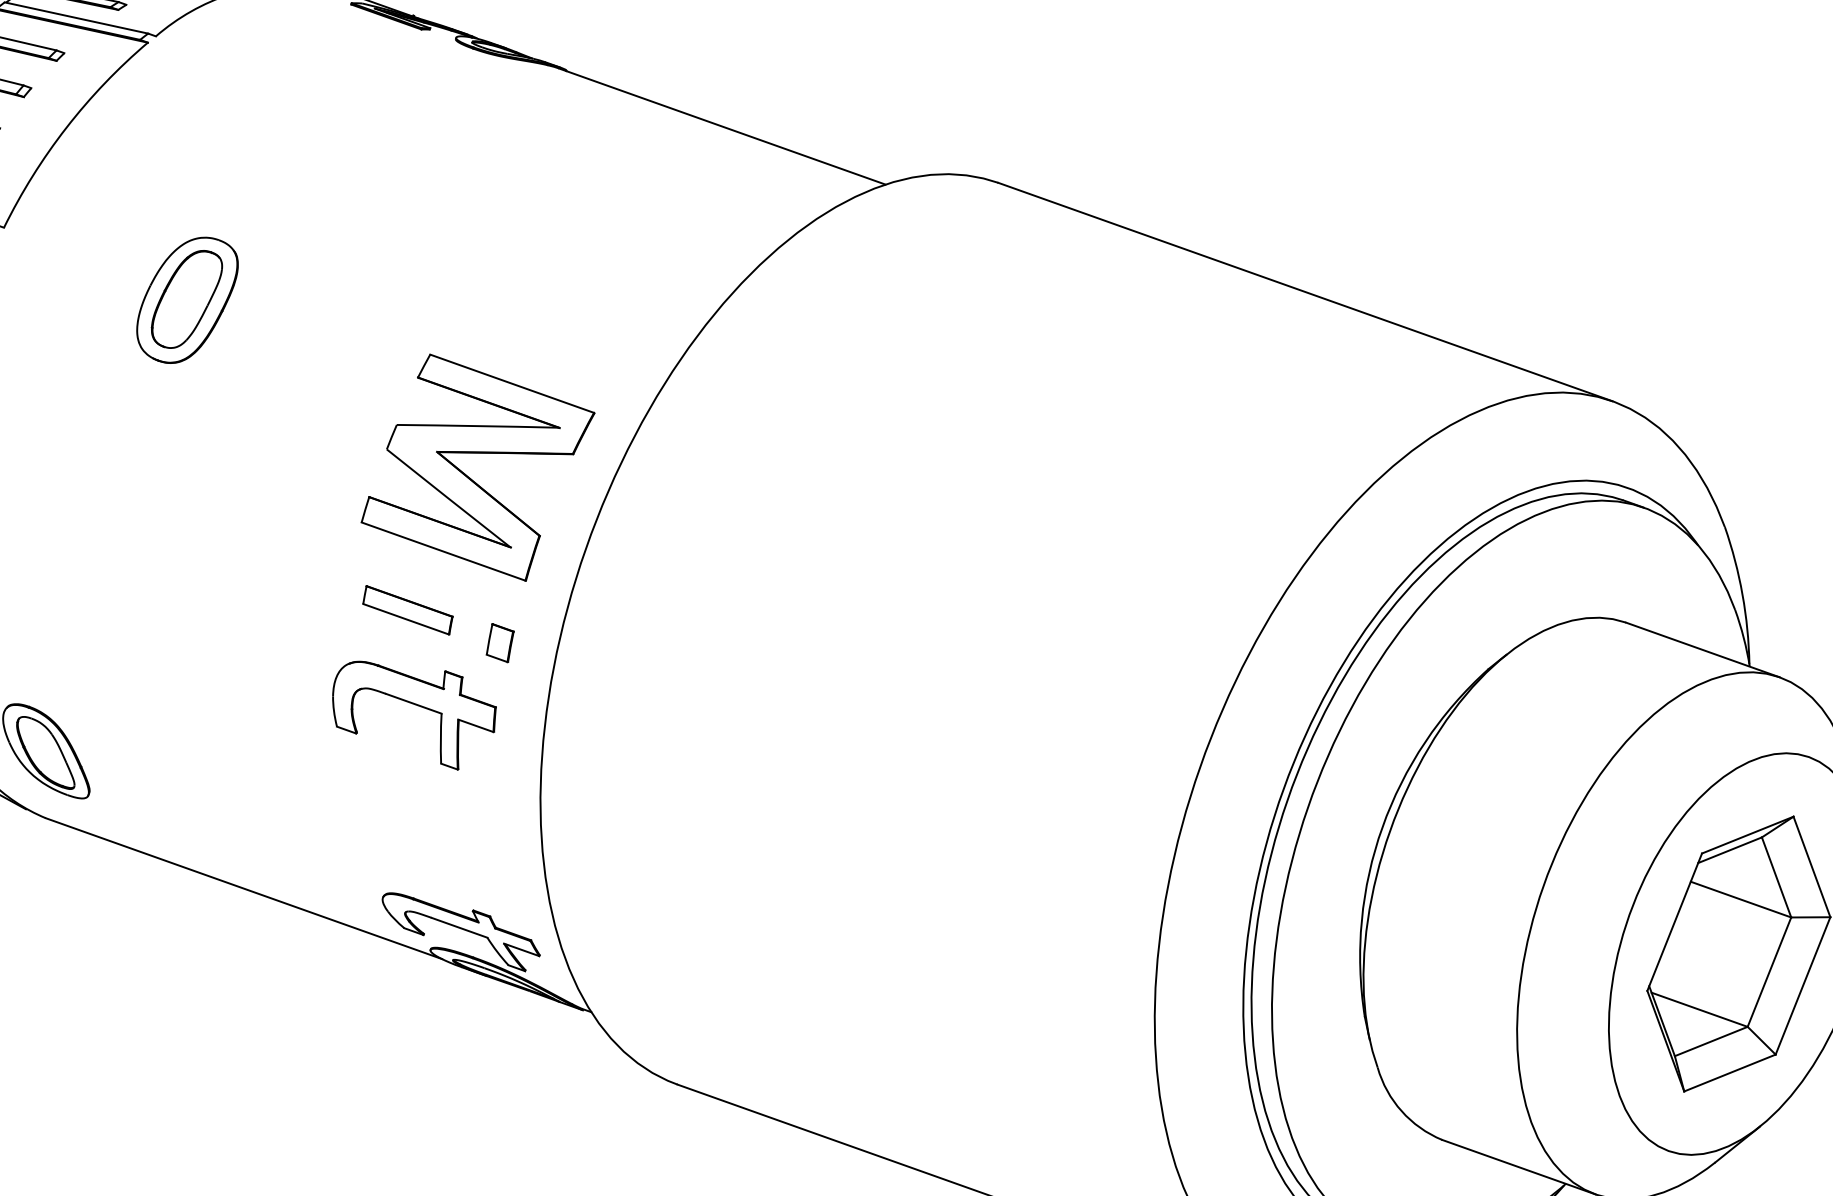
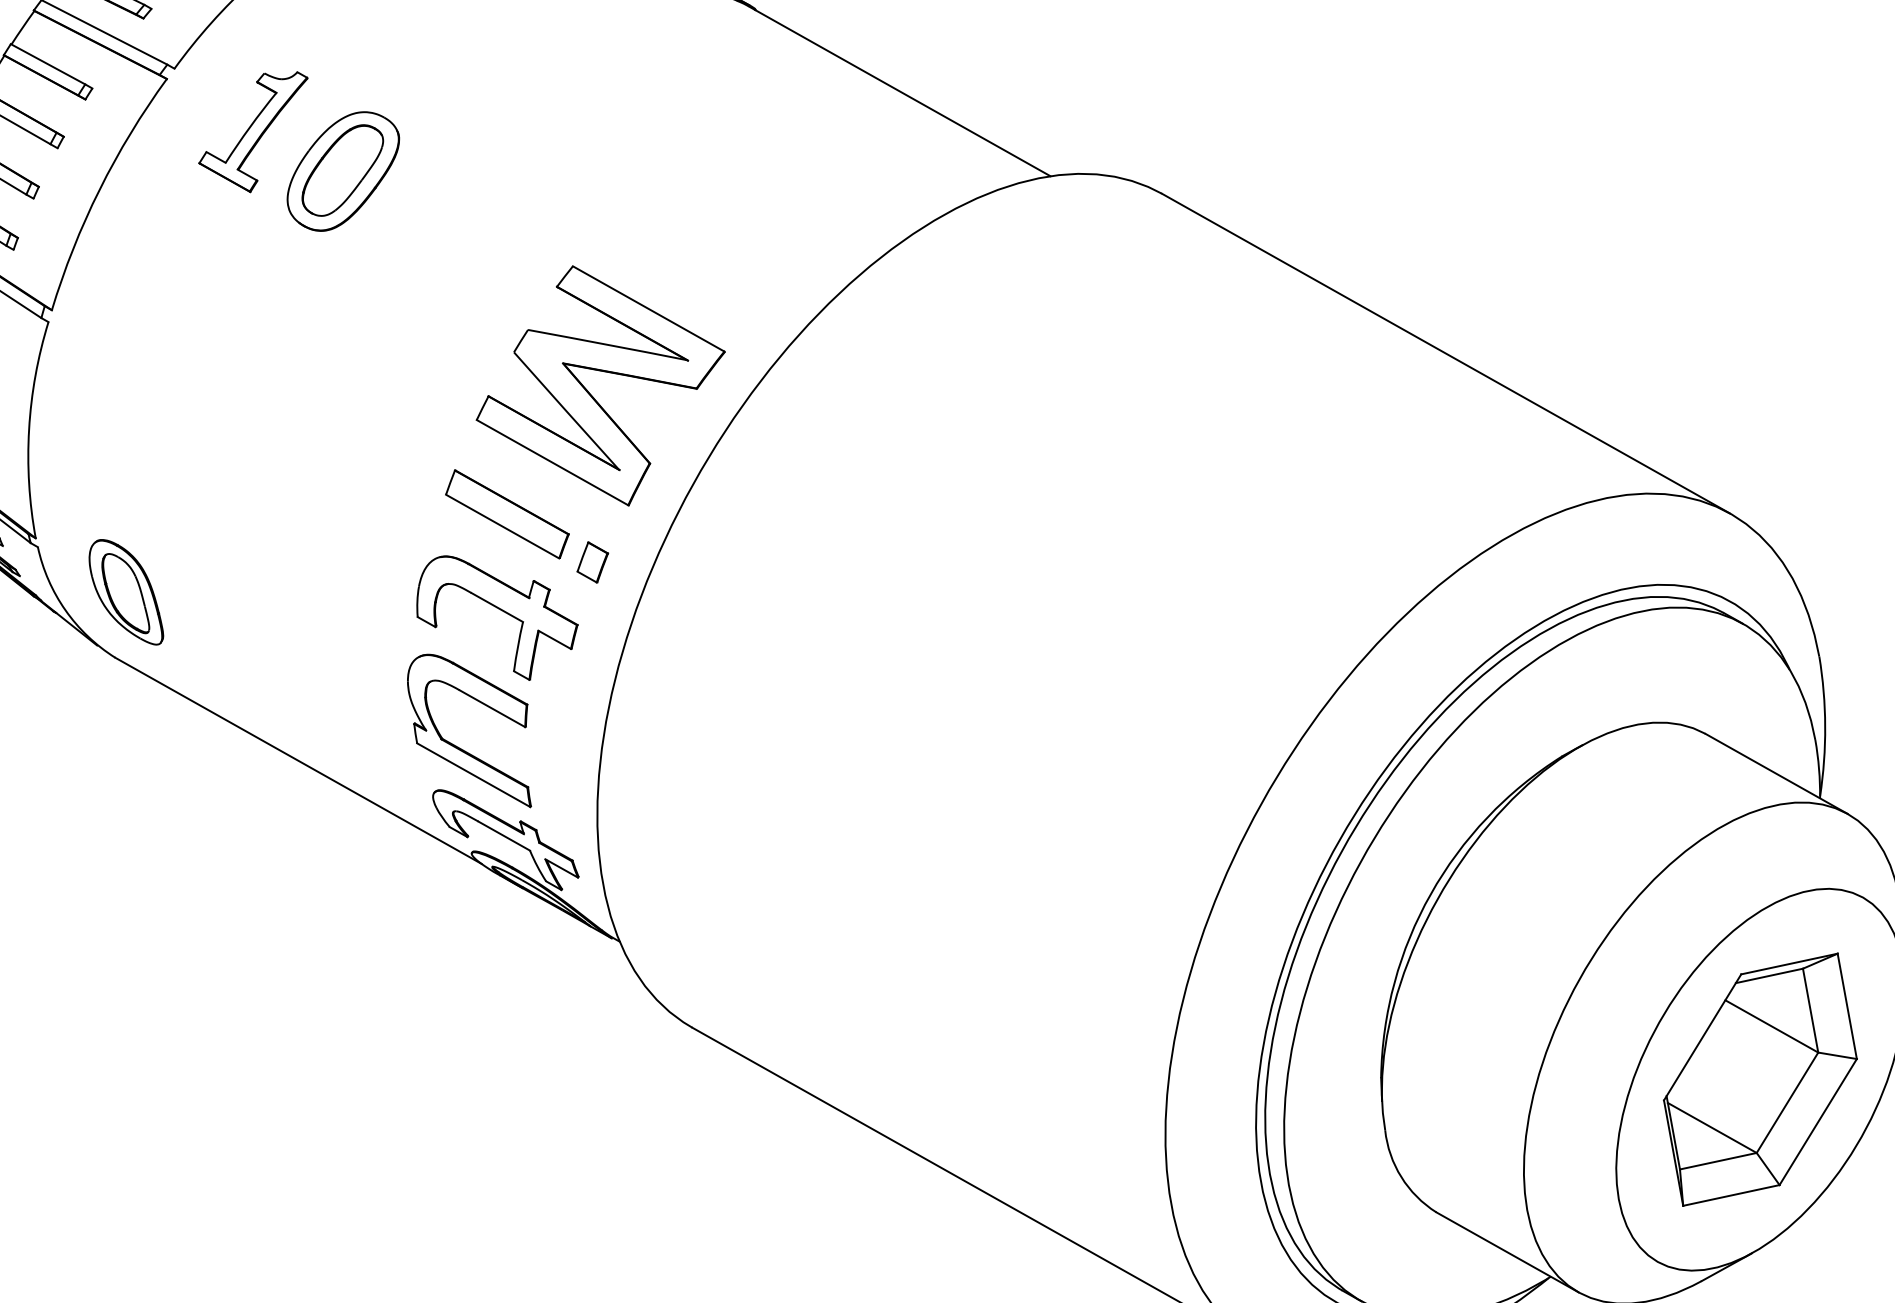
part: (92, 277) -> (253, 132), added
part: (408, 610) -> (507, 514), size x1.43
part: (399, 847) -> (458, 746), added

